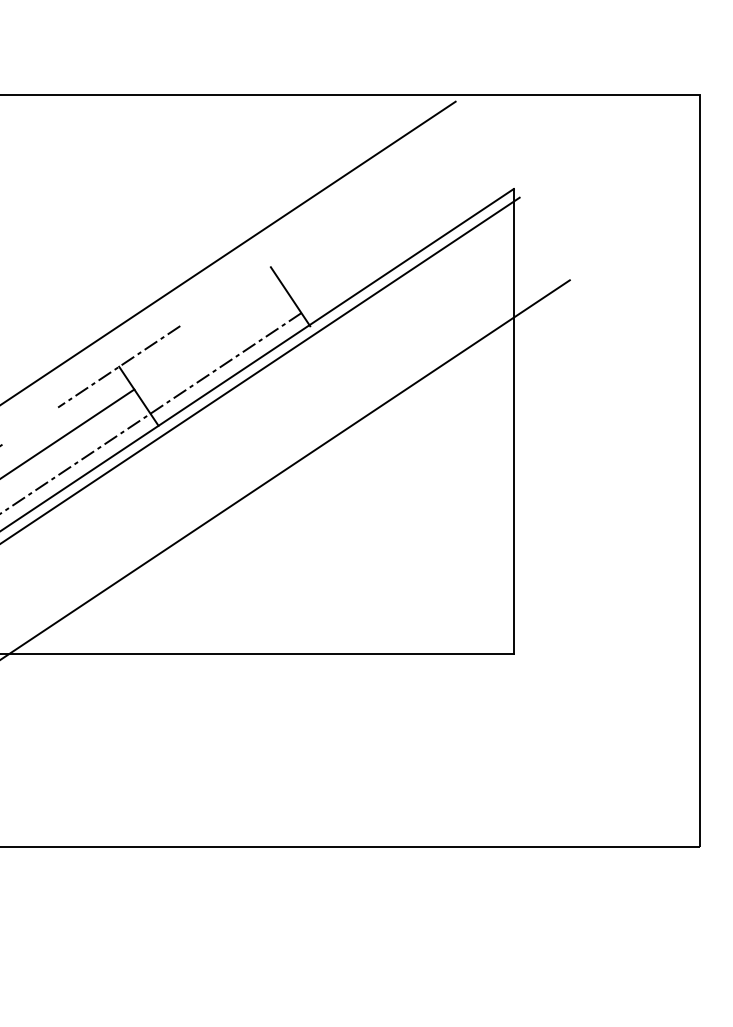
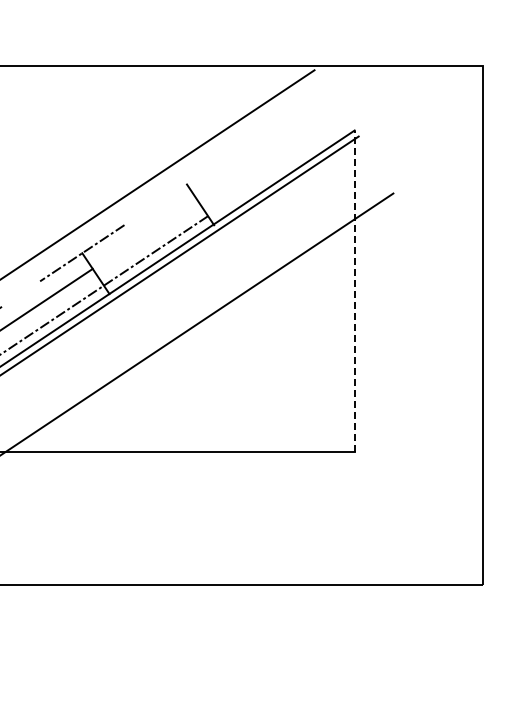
line: (513, 422) -> (354, 291), solid -> dashed

